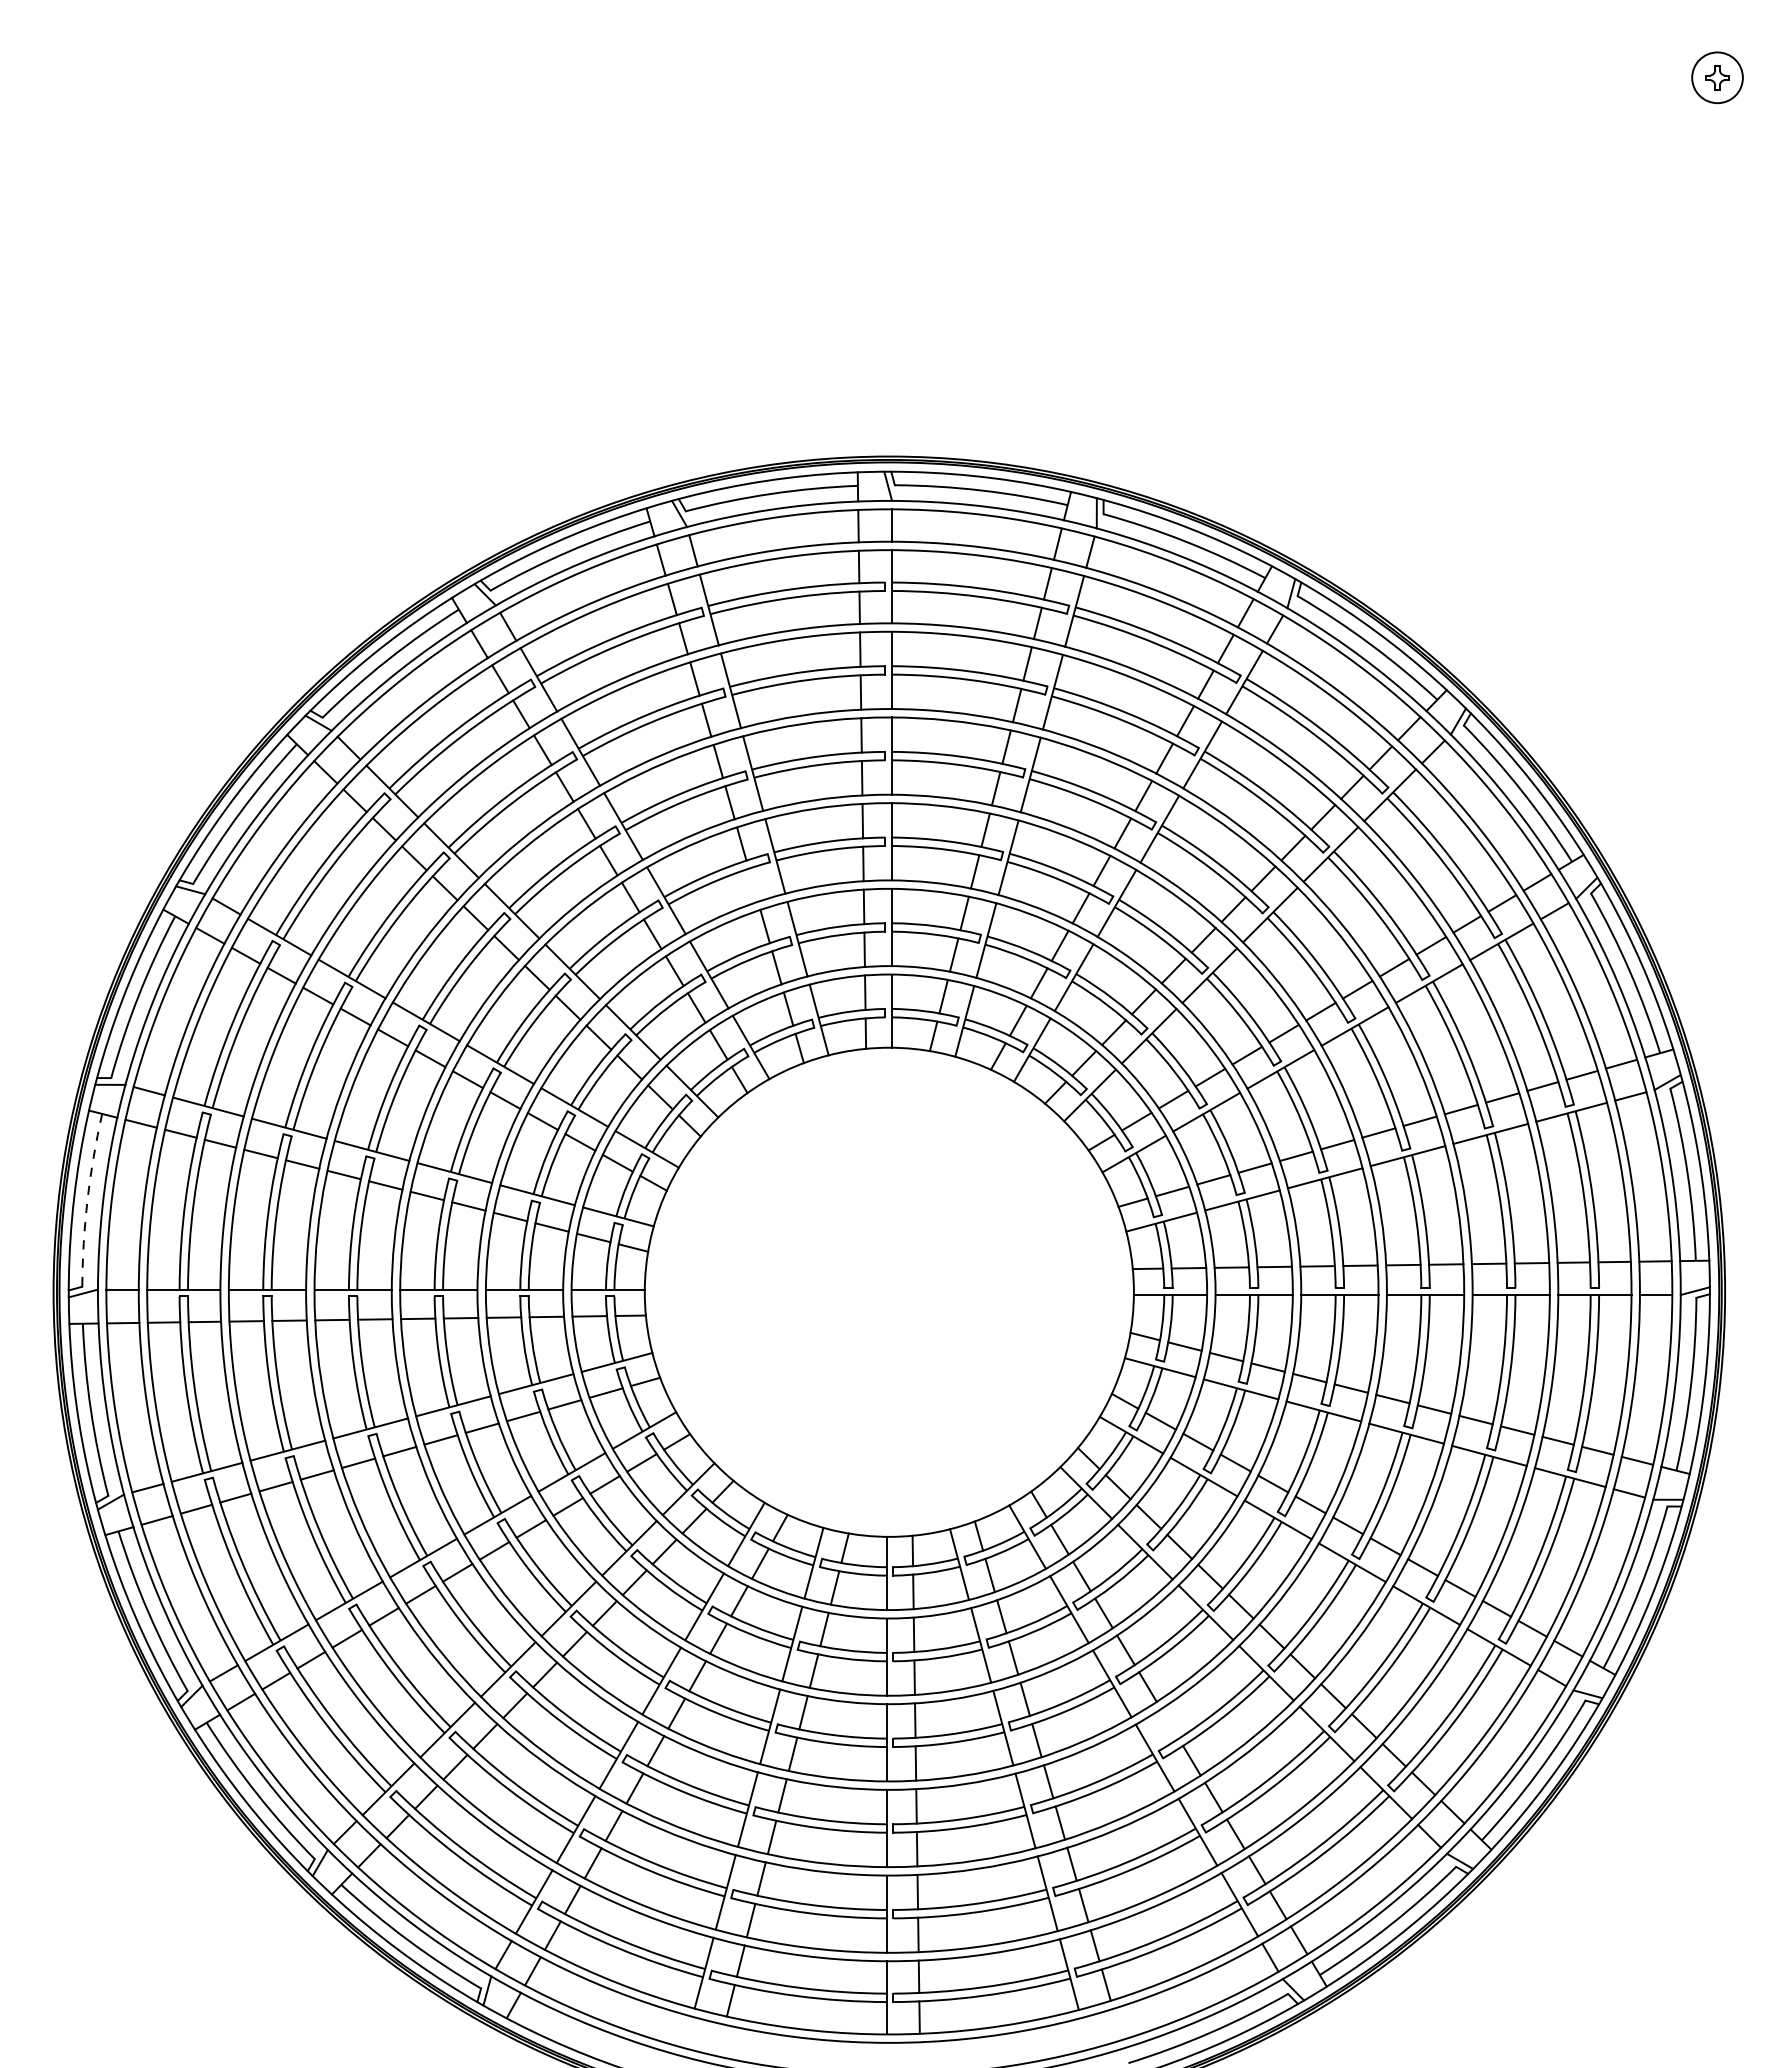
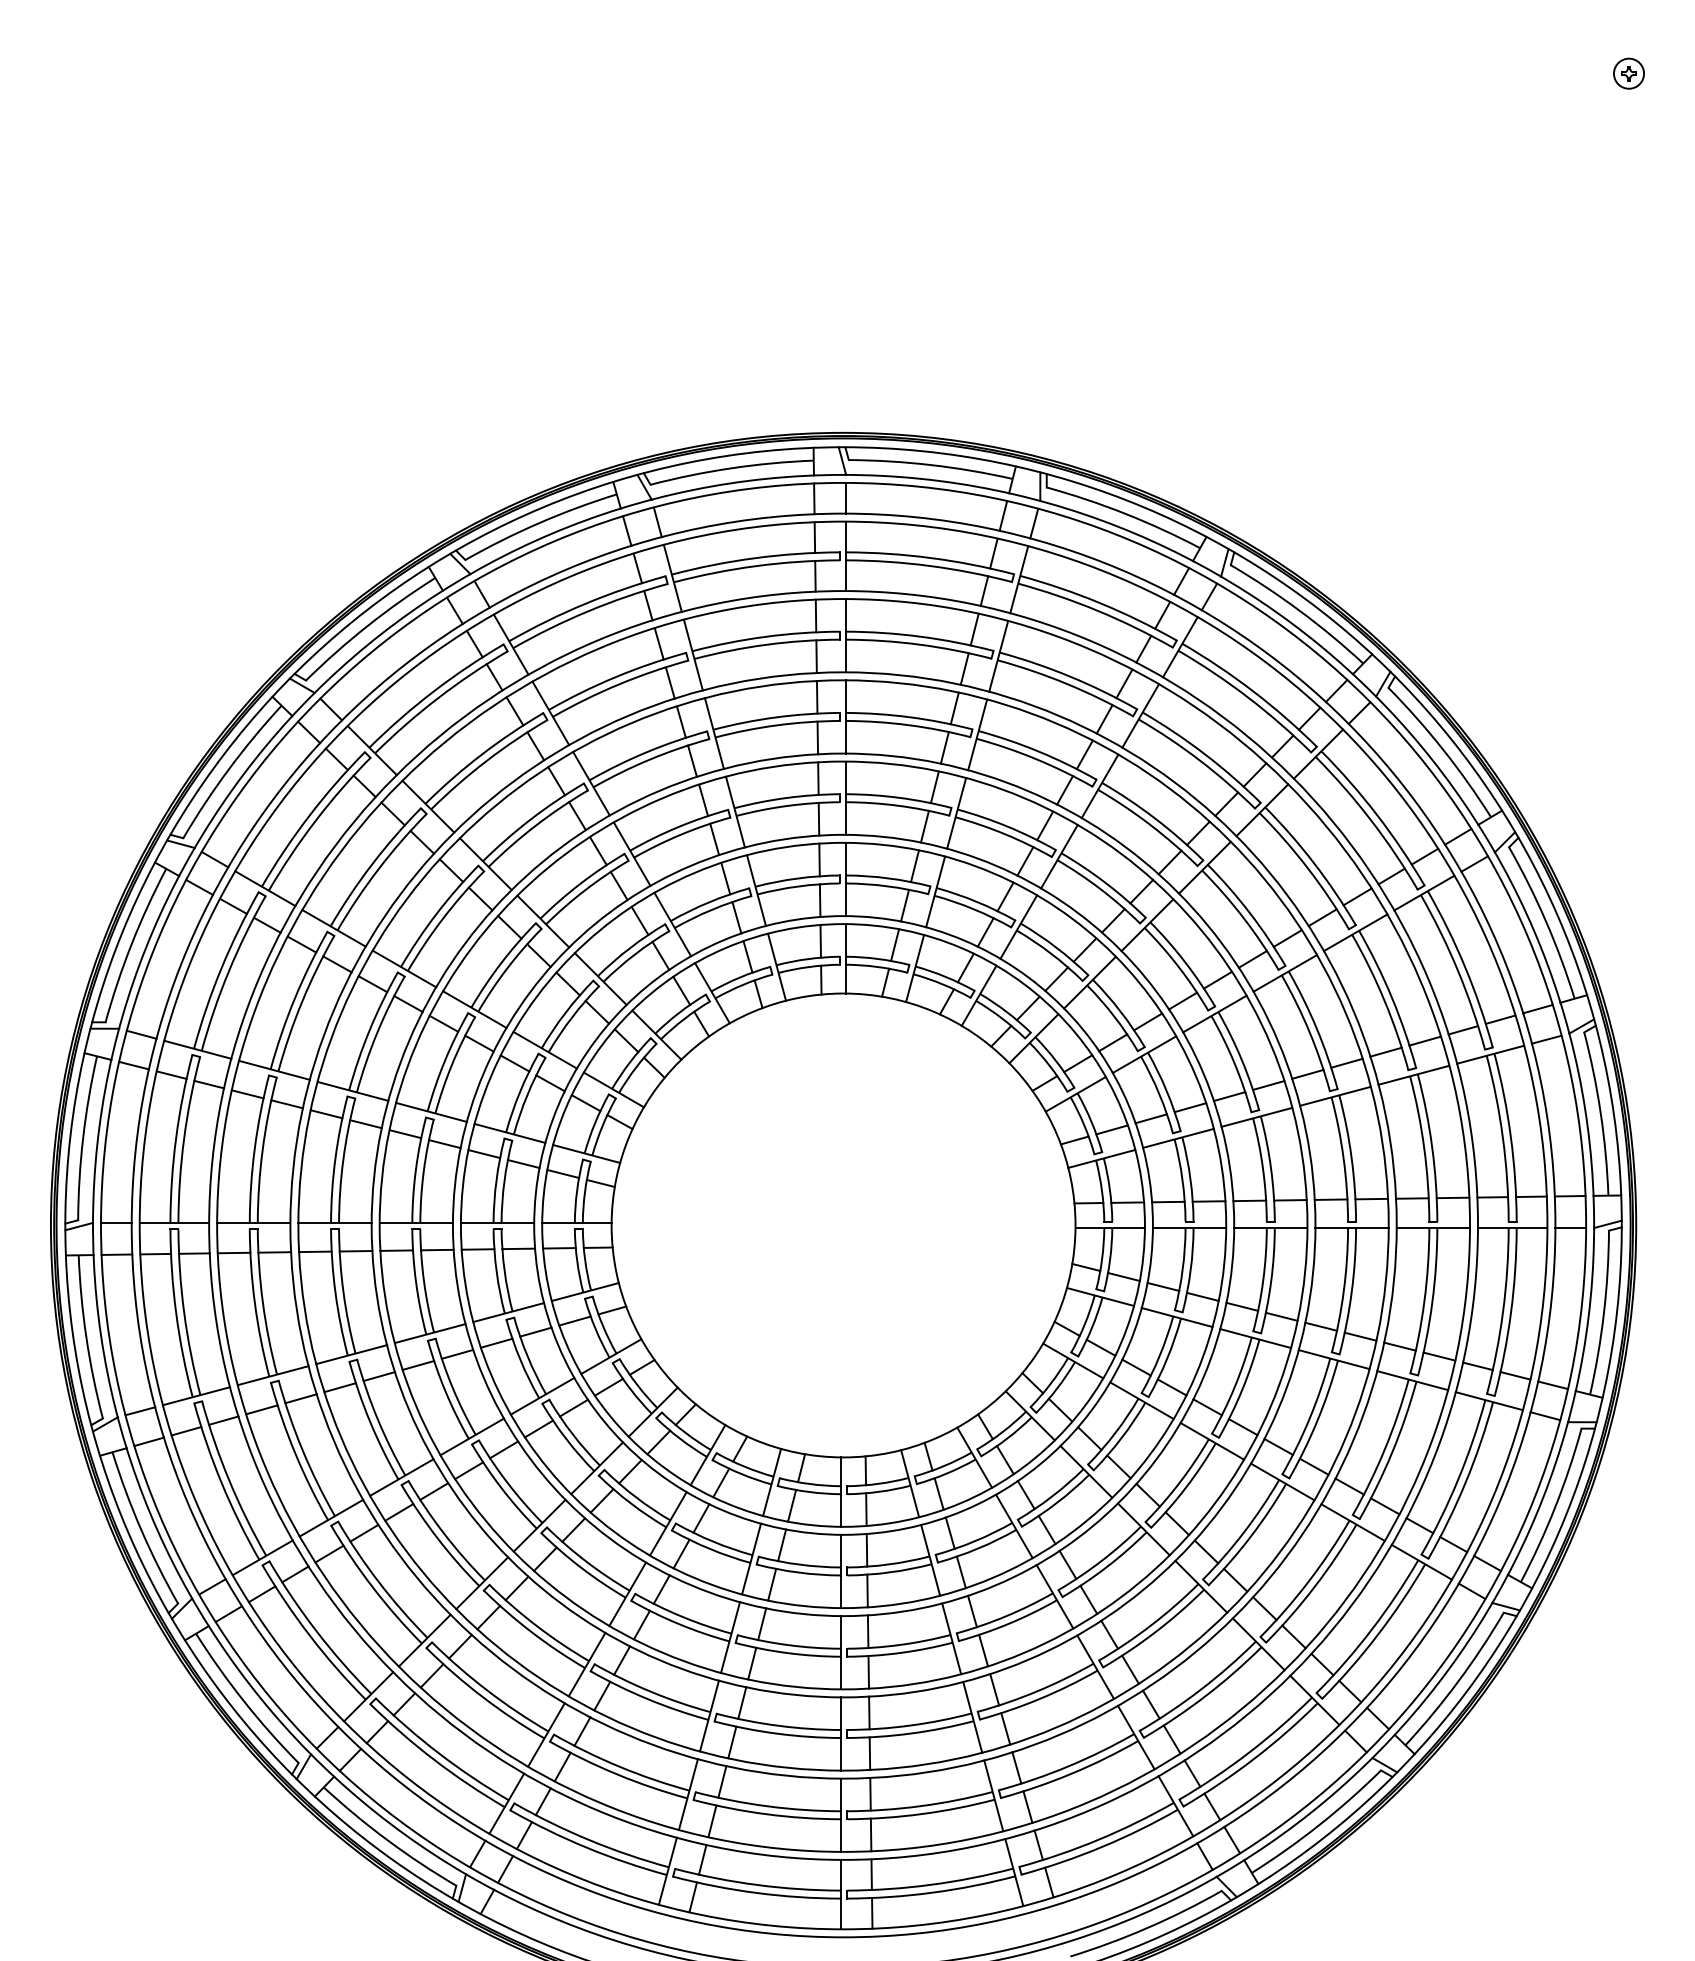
part: (1717, 77) -> (1628, 73), size x0.62
line: (753, 884) -> (714, 838), added
arc: (87, 1199) -> (83, 1137), dashed -> solid
line: (1169, 1723) -> (1109, 1634), added

